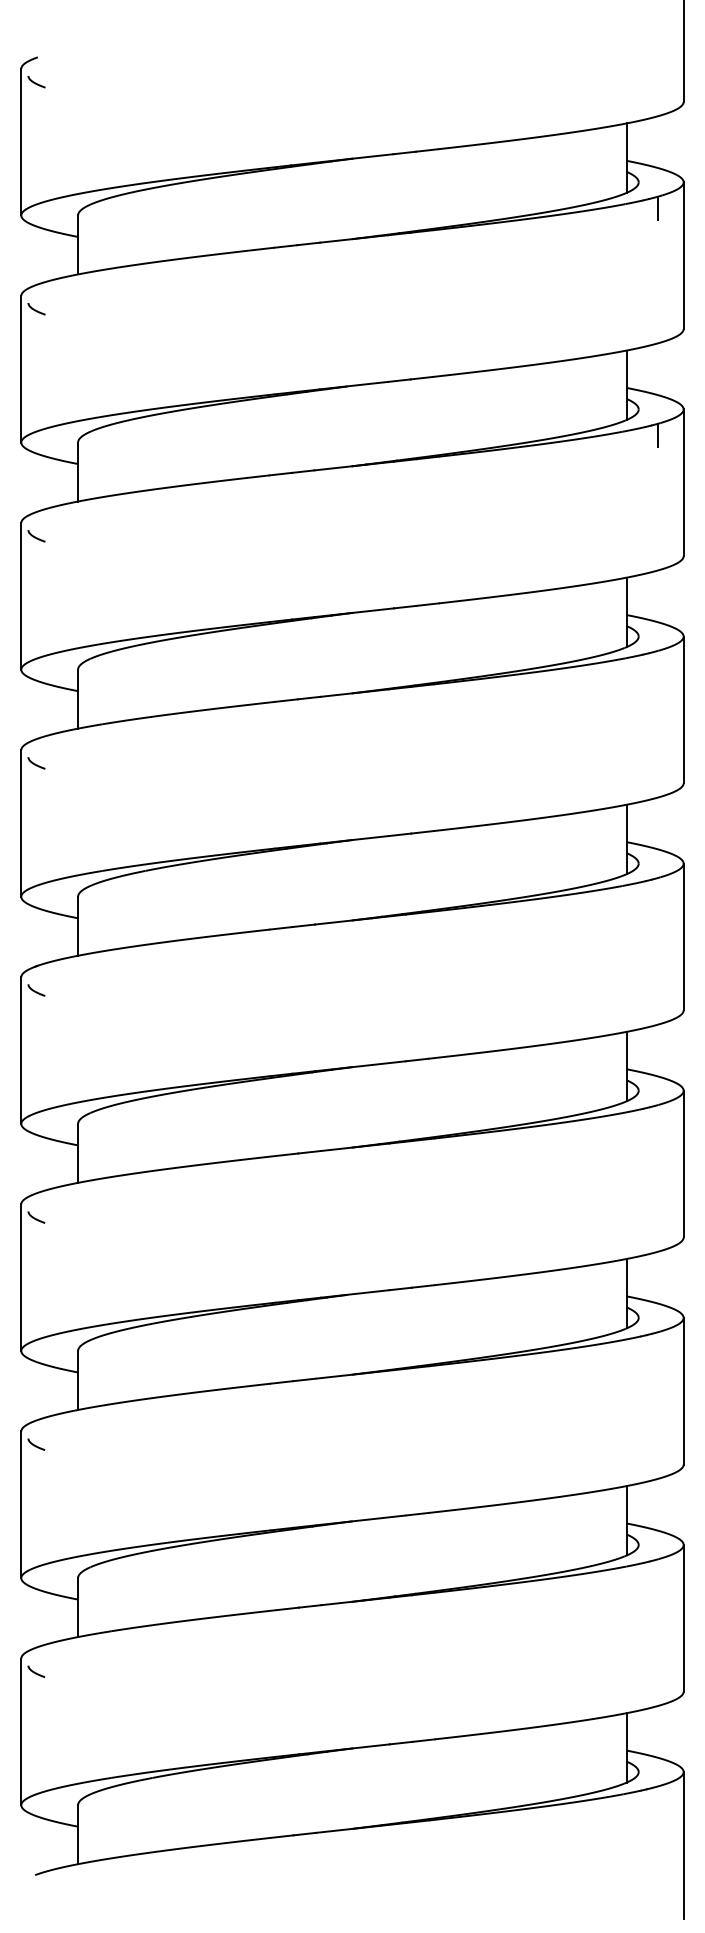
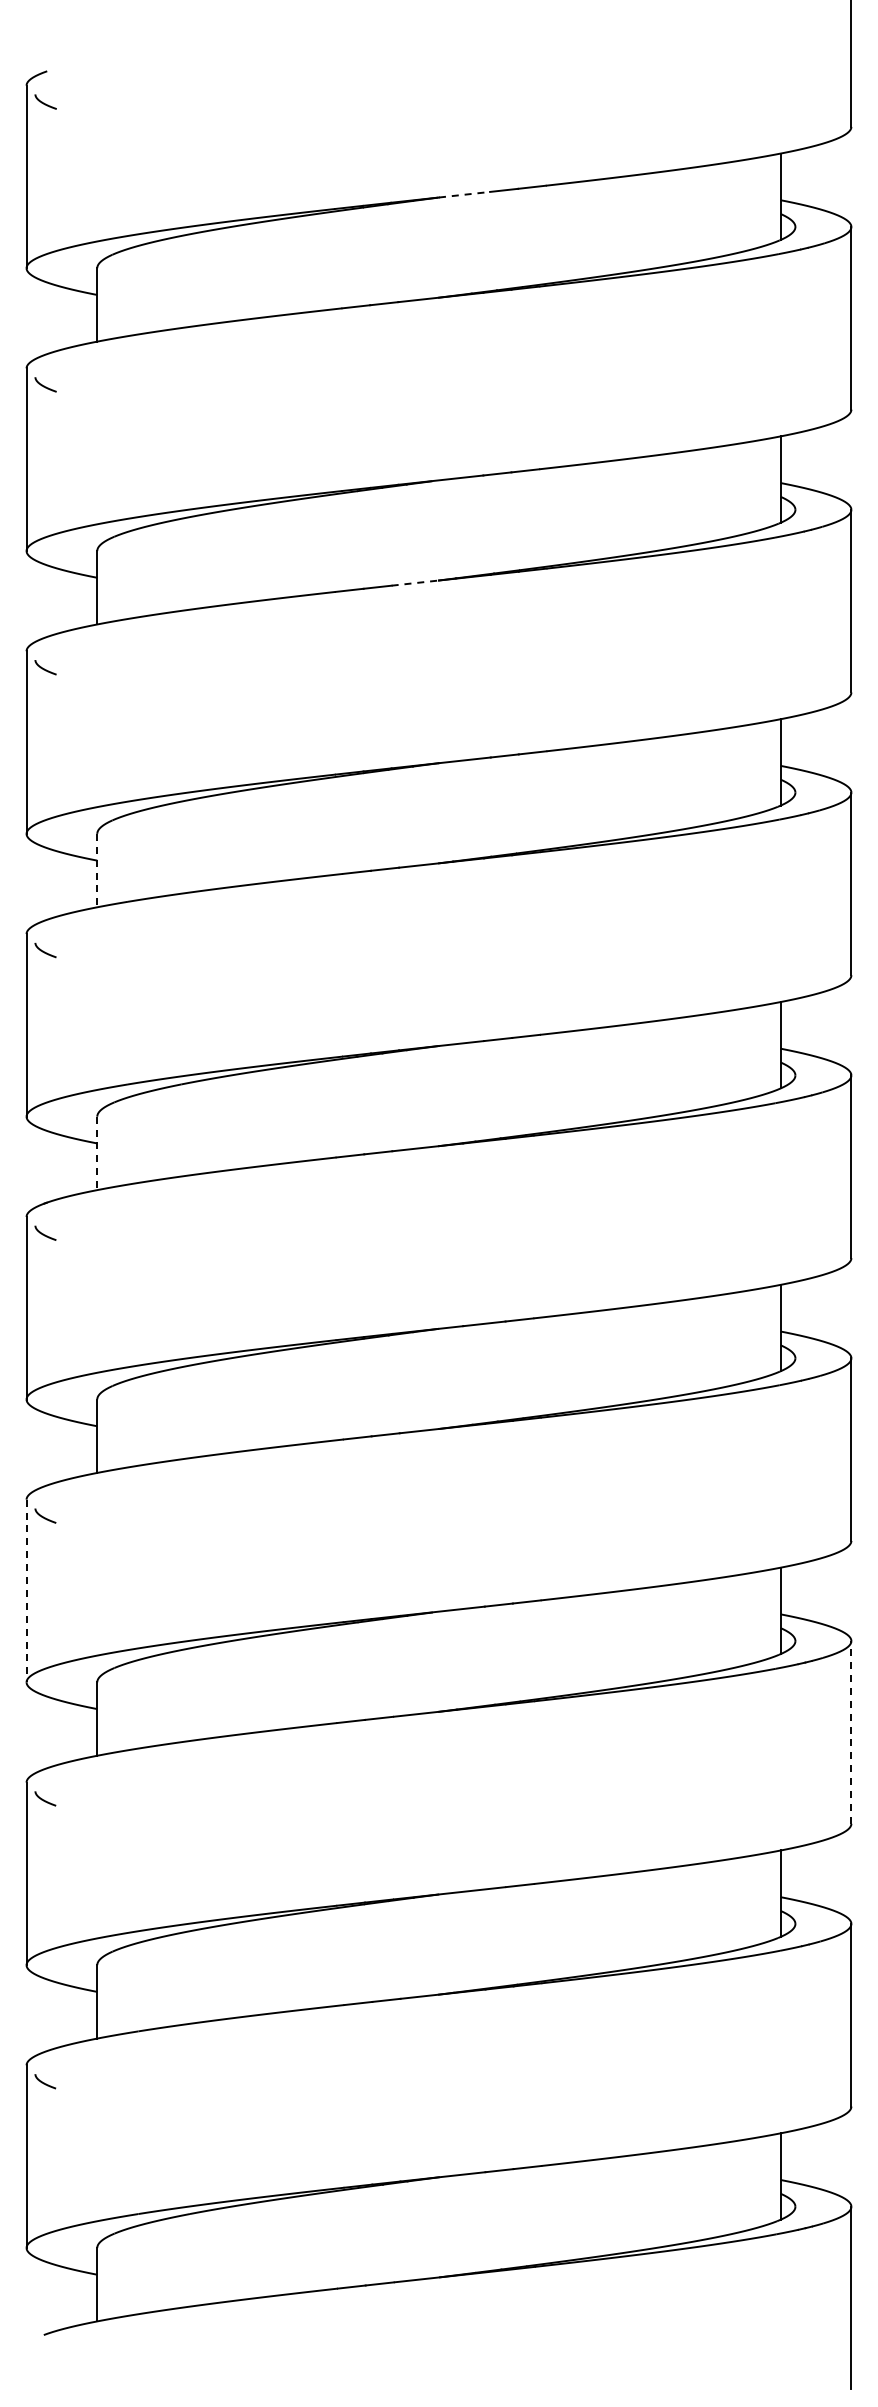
line: (372, 156) -> (464, 194), solid -> dashed
line: (658, 208) -> (819, 259), removed
line: (658, 434) -> (819, 541), removed
line: (333, 468) -> (415, 583), solid -> dashed
line: (78, 699) -> (97, 870), solid -> dashed
line: (78, 926) -> (97, 1153), solid -> dashed
line: (21, 1278) -> (26, 1591), solid -> dashed
line: (683, 1390) -> (851, 1731), solid -> dashed

